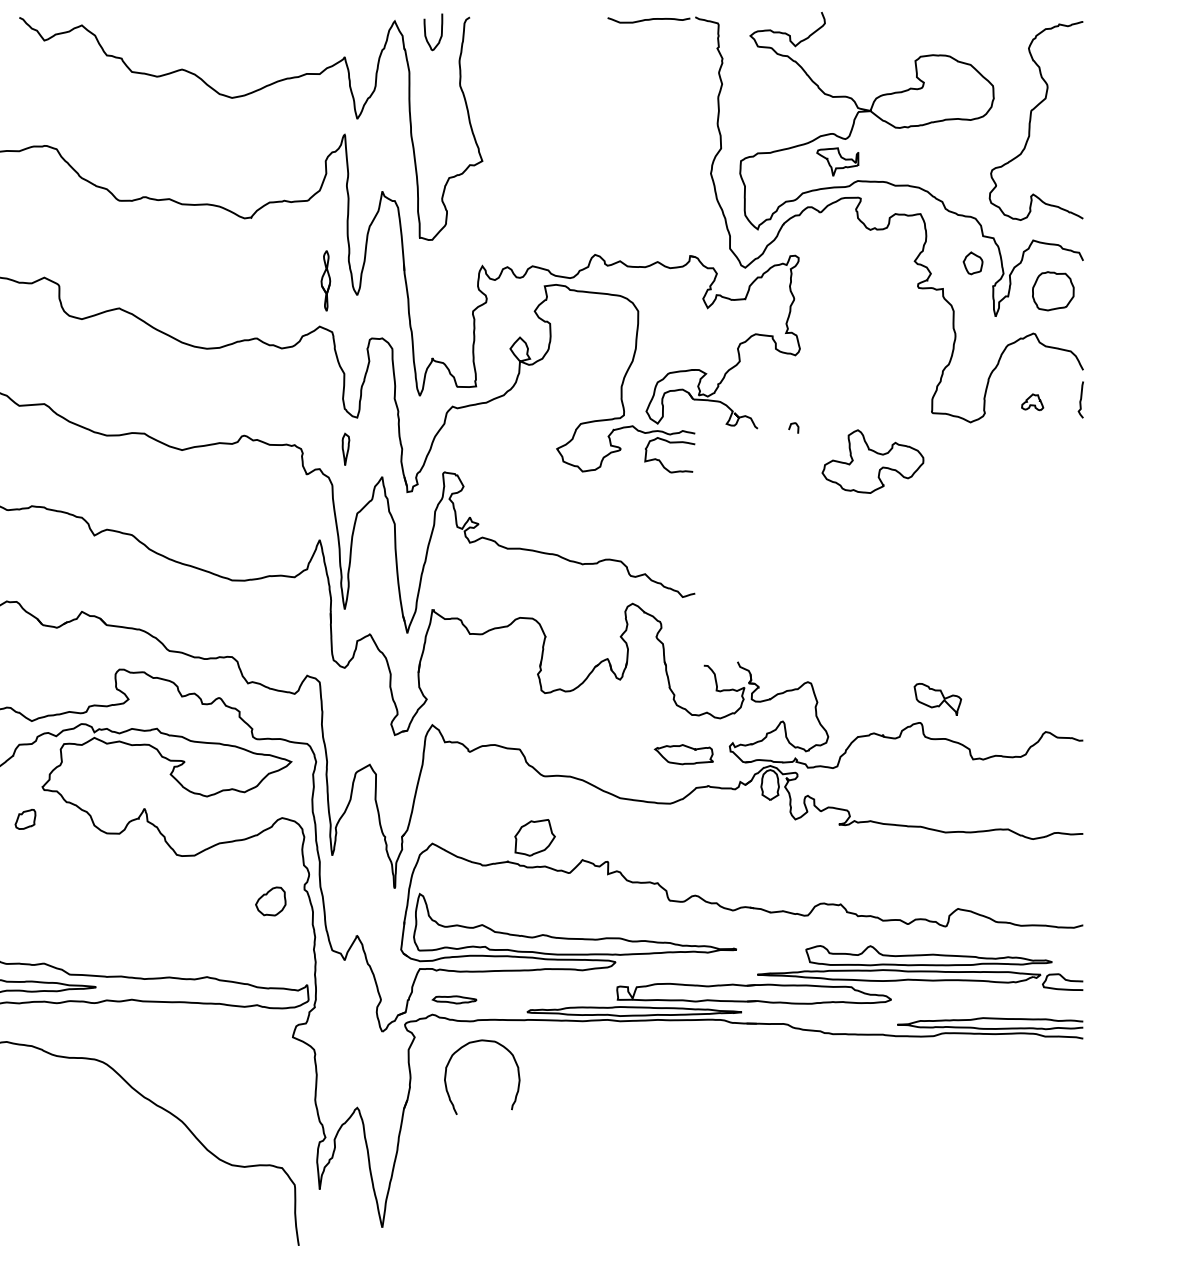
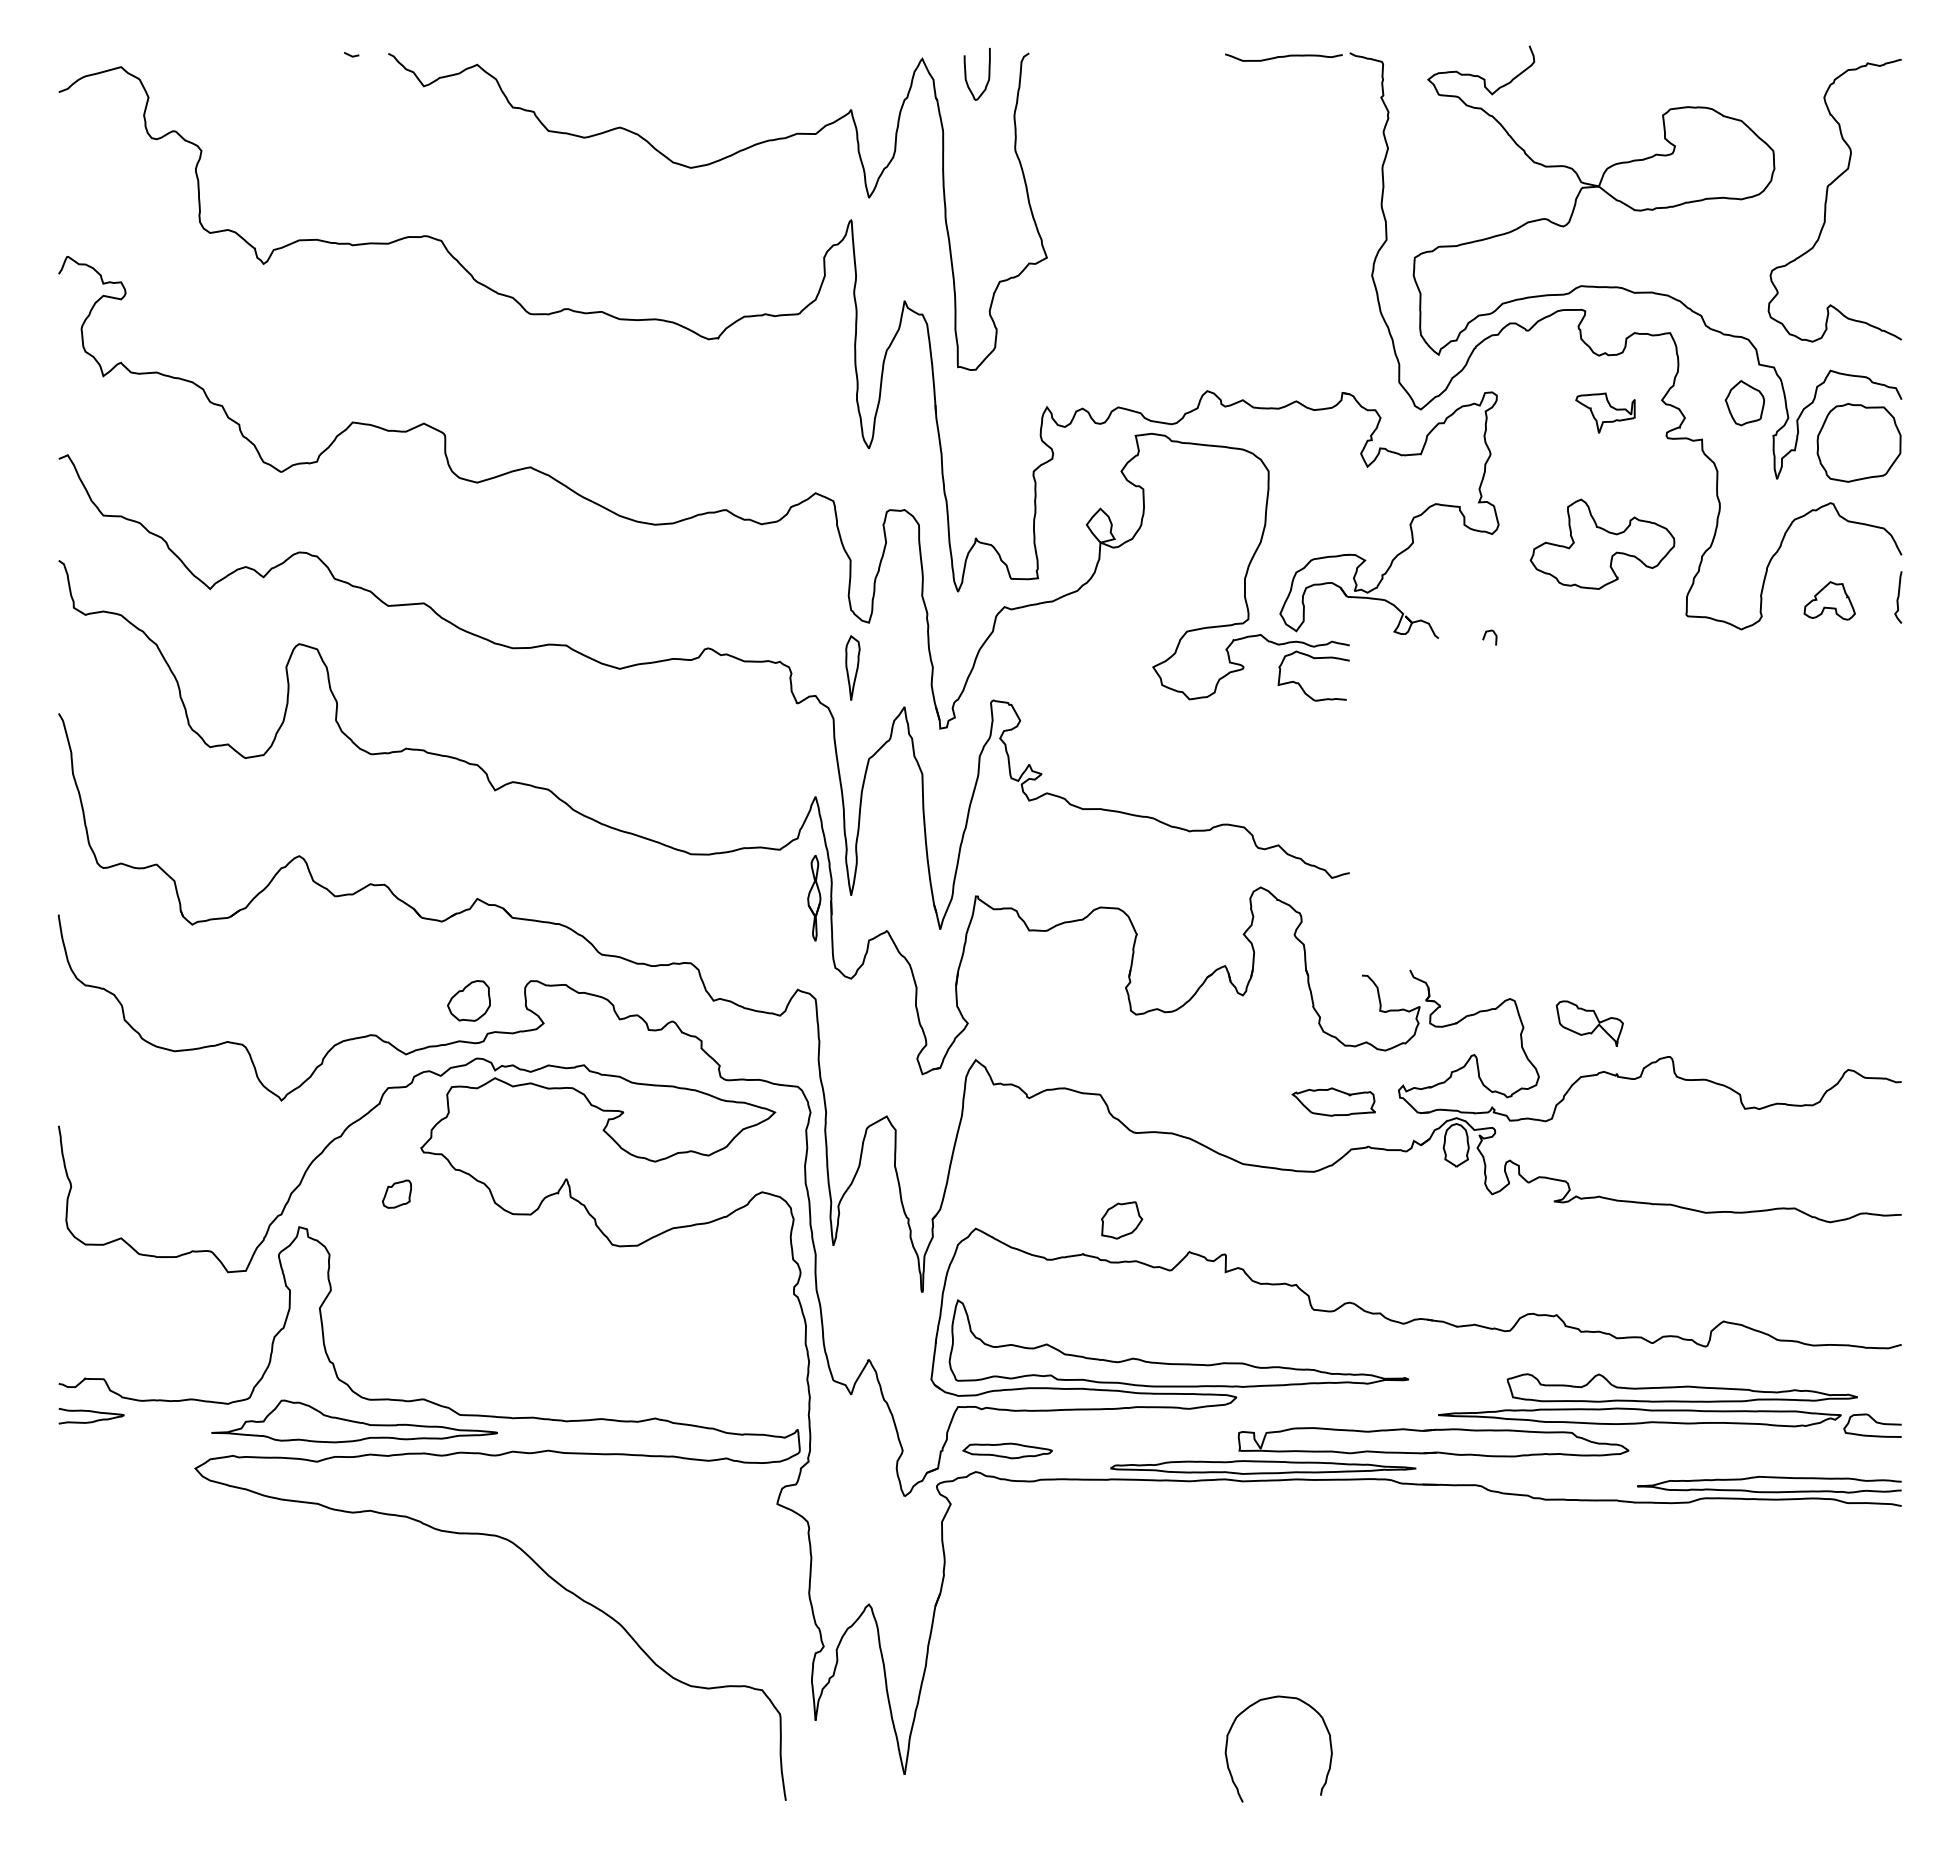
part: (837, 161) -> (1605, 412), moved
part: (972, 263) -> (1744, 403), size x1.43
part: (326, 281) -> (814, 898), moved
part: (1052, 290) -> (1858, 442), size x1.43
part: (1032, 402) -> (1829, 600), size x1.67
part: (345, 449) -> (852, 667), size x1.43
part: (872, 461) -> (1602, 543), moved
part: (937, 699) -> (1589, 1023), moved
part: (535, 837) -> (1122, 1220), size x0.71
part: (270, 901) -> (468, 1000), moved
part: (454, 999) -> (1007, 1450), size x1.43
curve: (465, 1045) -> (1255, 1704), moved

